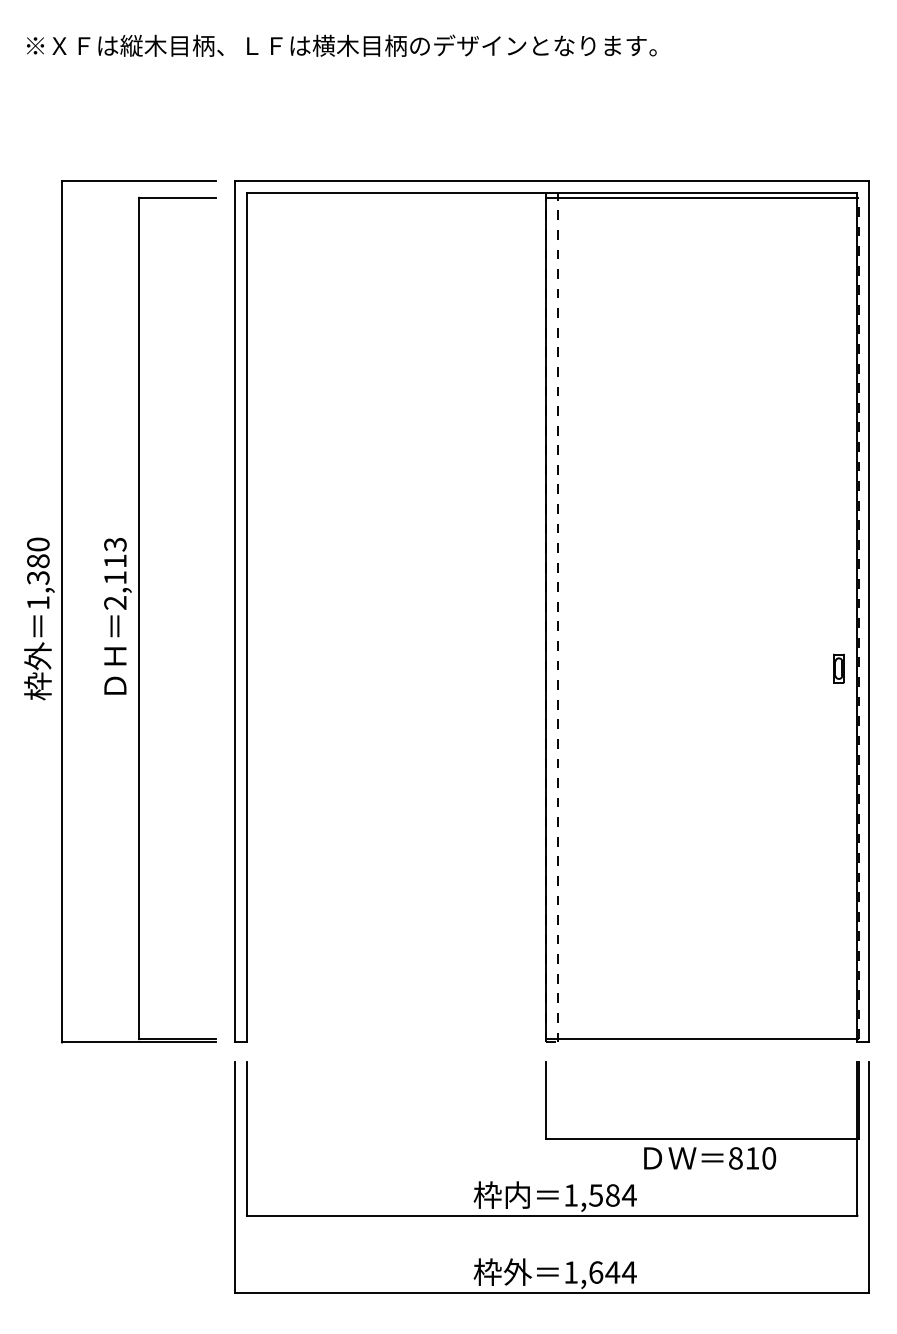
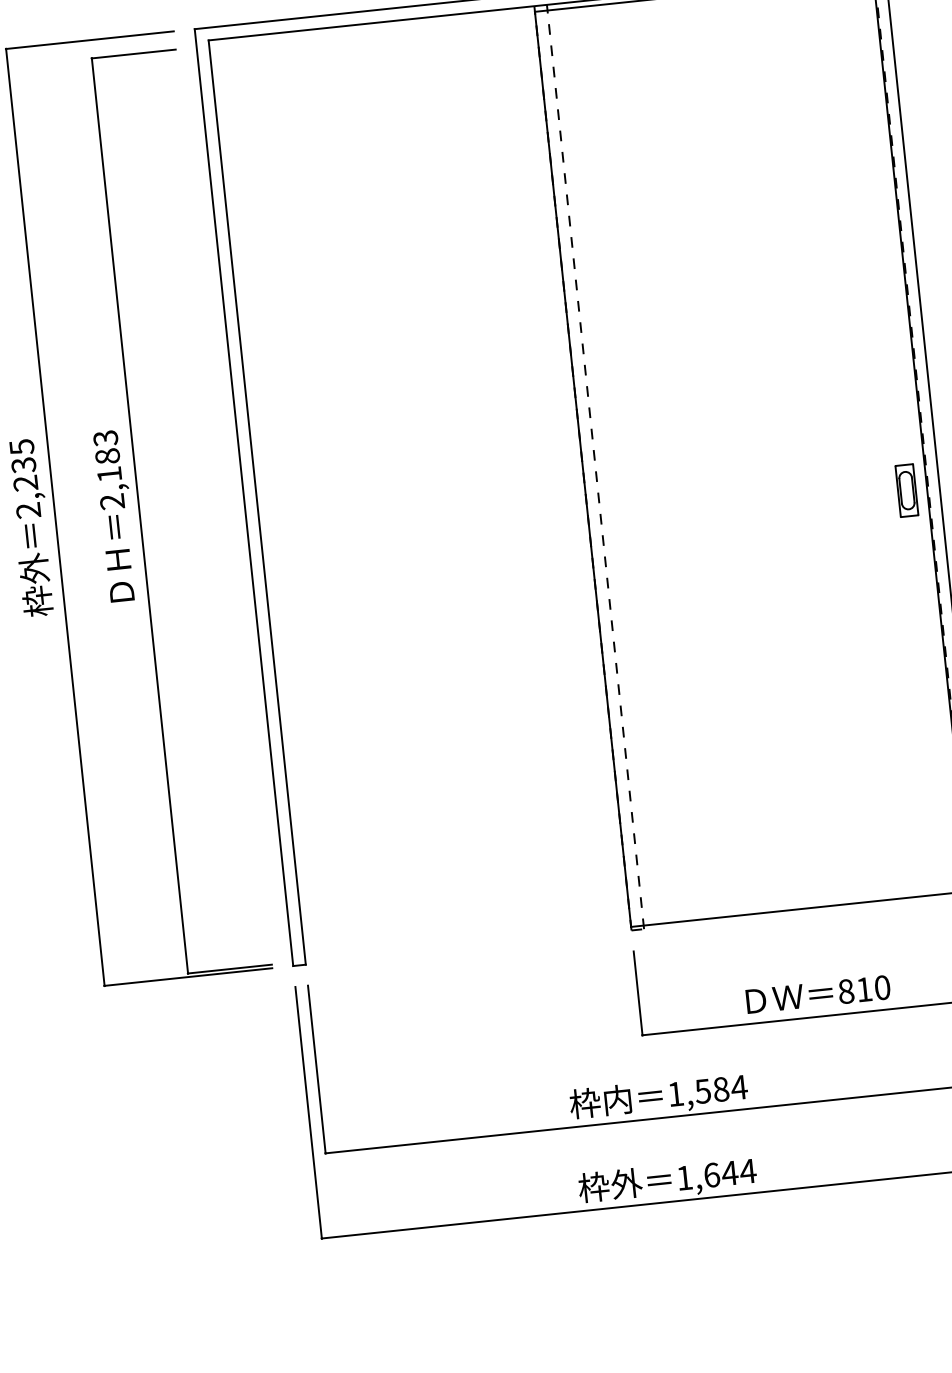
text: (115, 561) -> (107, 456), 2,113 -> 2,183
text: (38, 573) -> (25, 478), 1,380 -> 2,235
part: (838, 668) -> (906, 490), size x1.67
text: (710, 1158) -> (818, 994), moved

